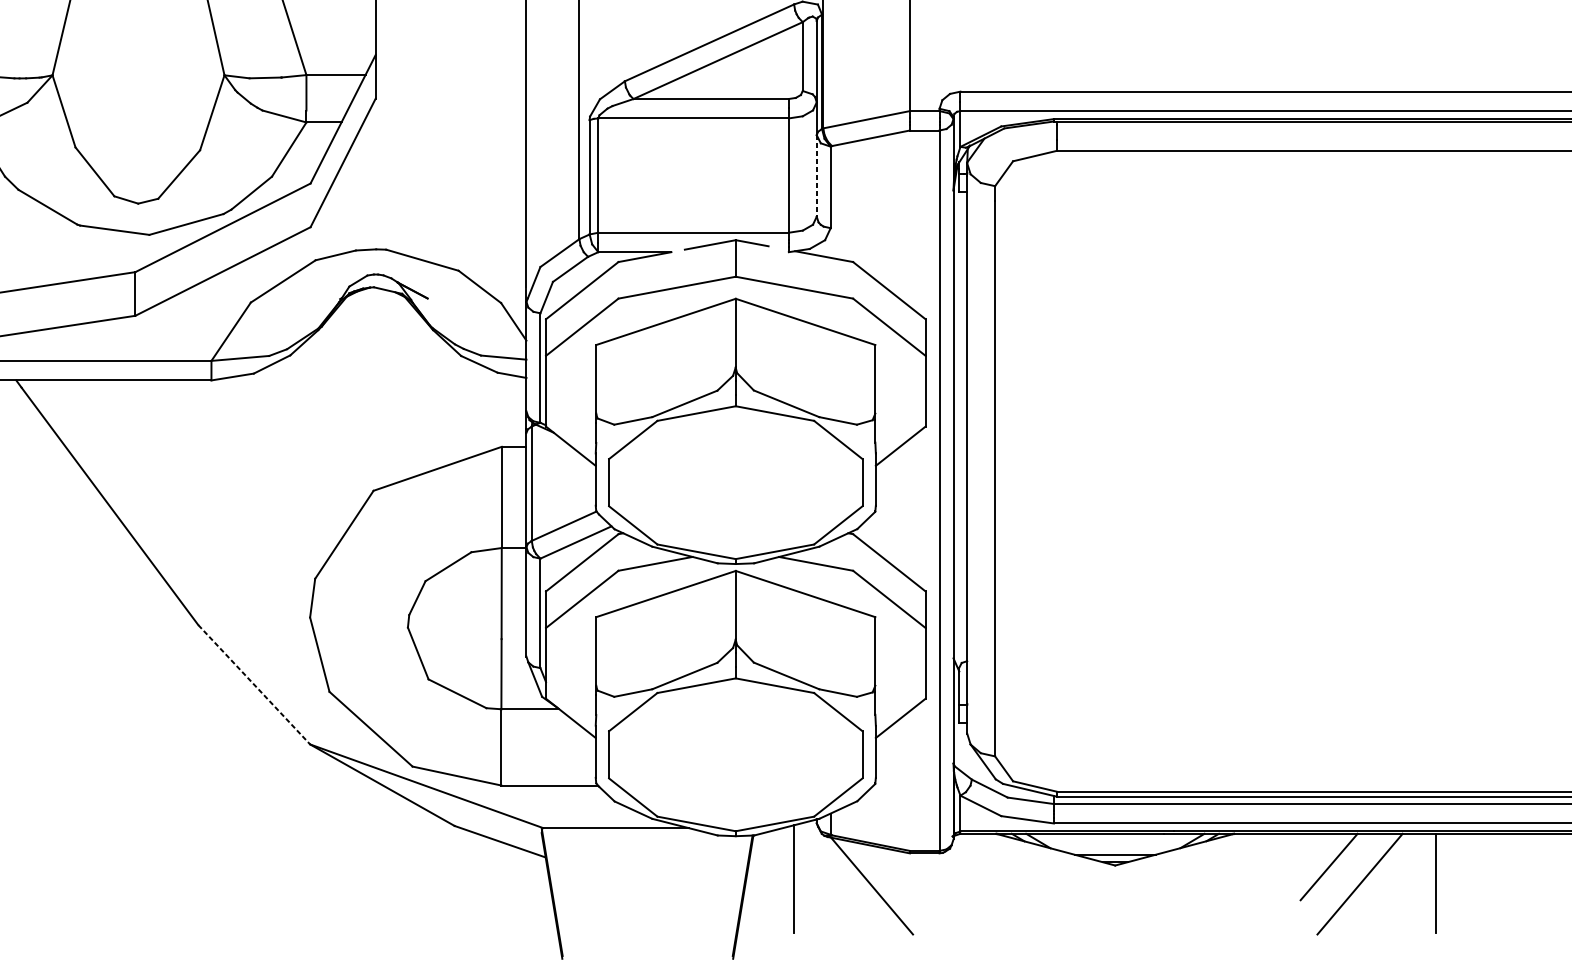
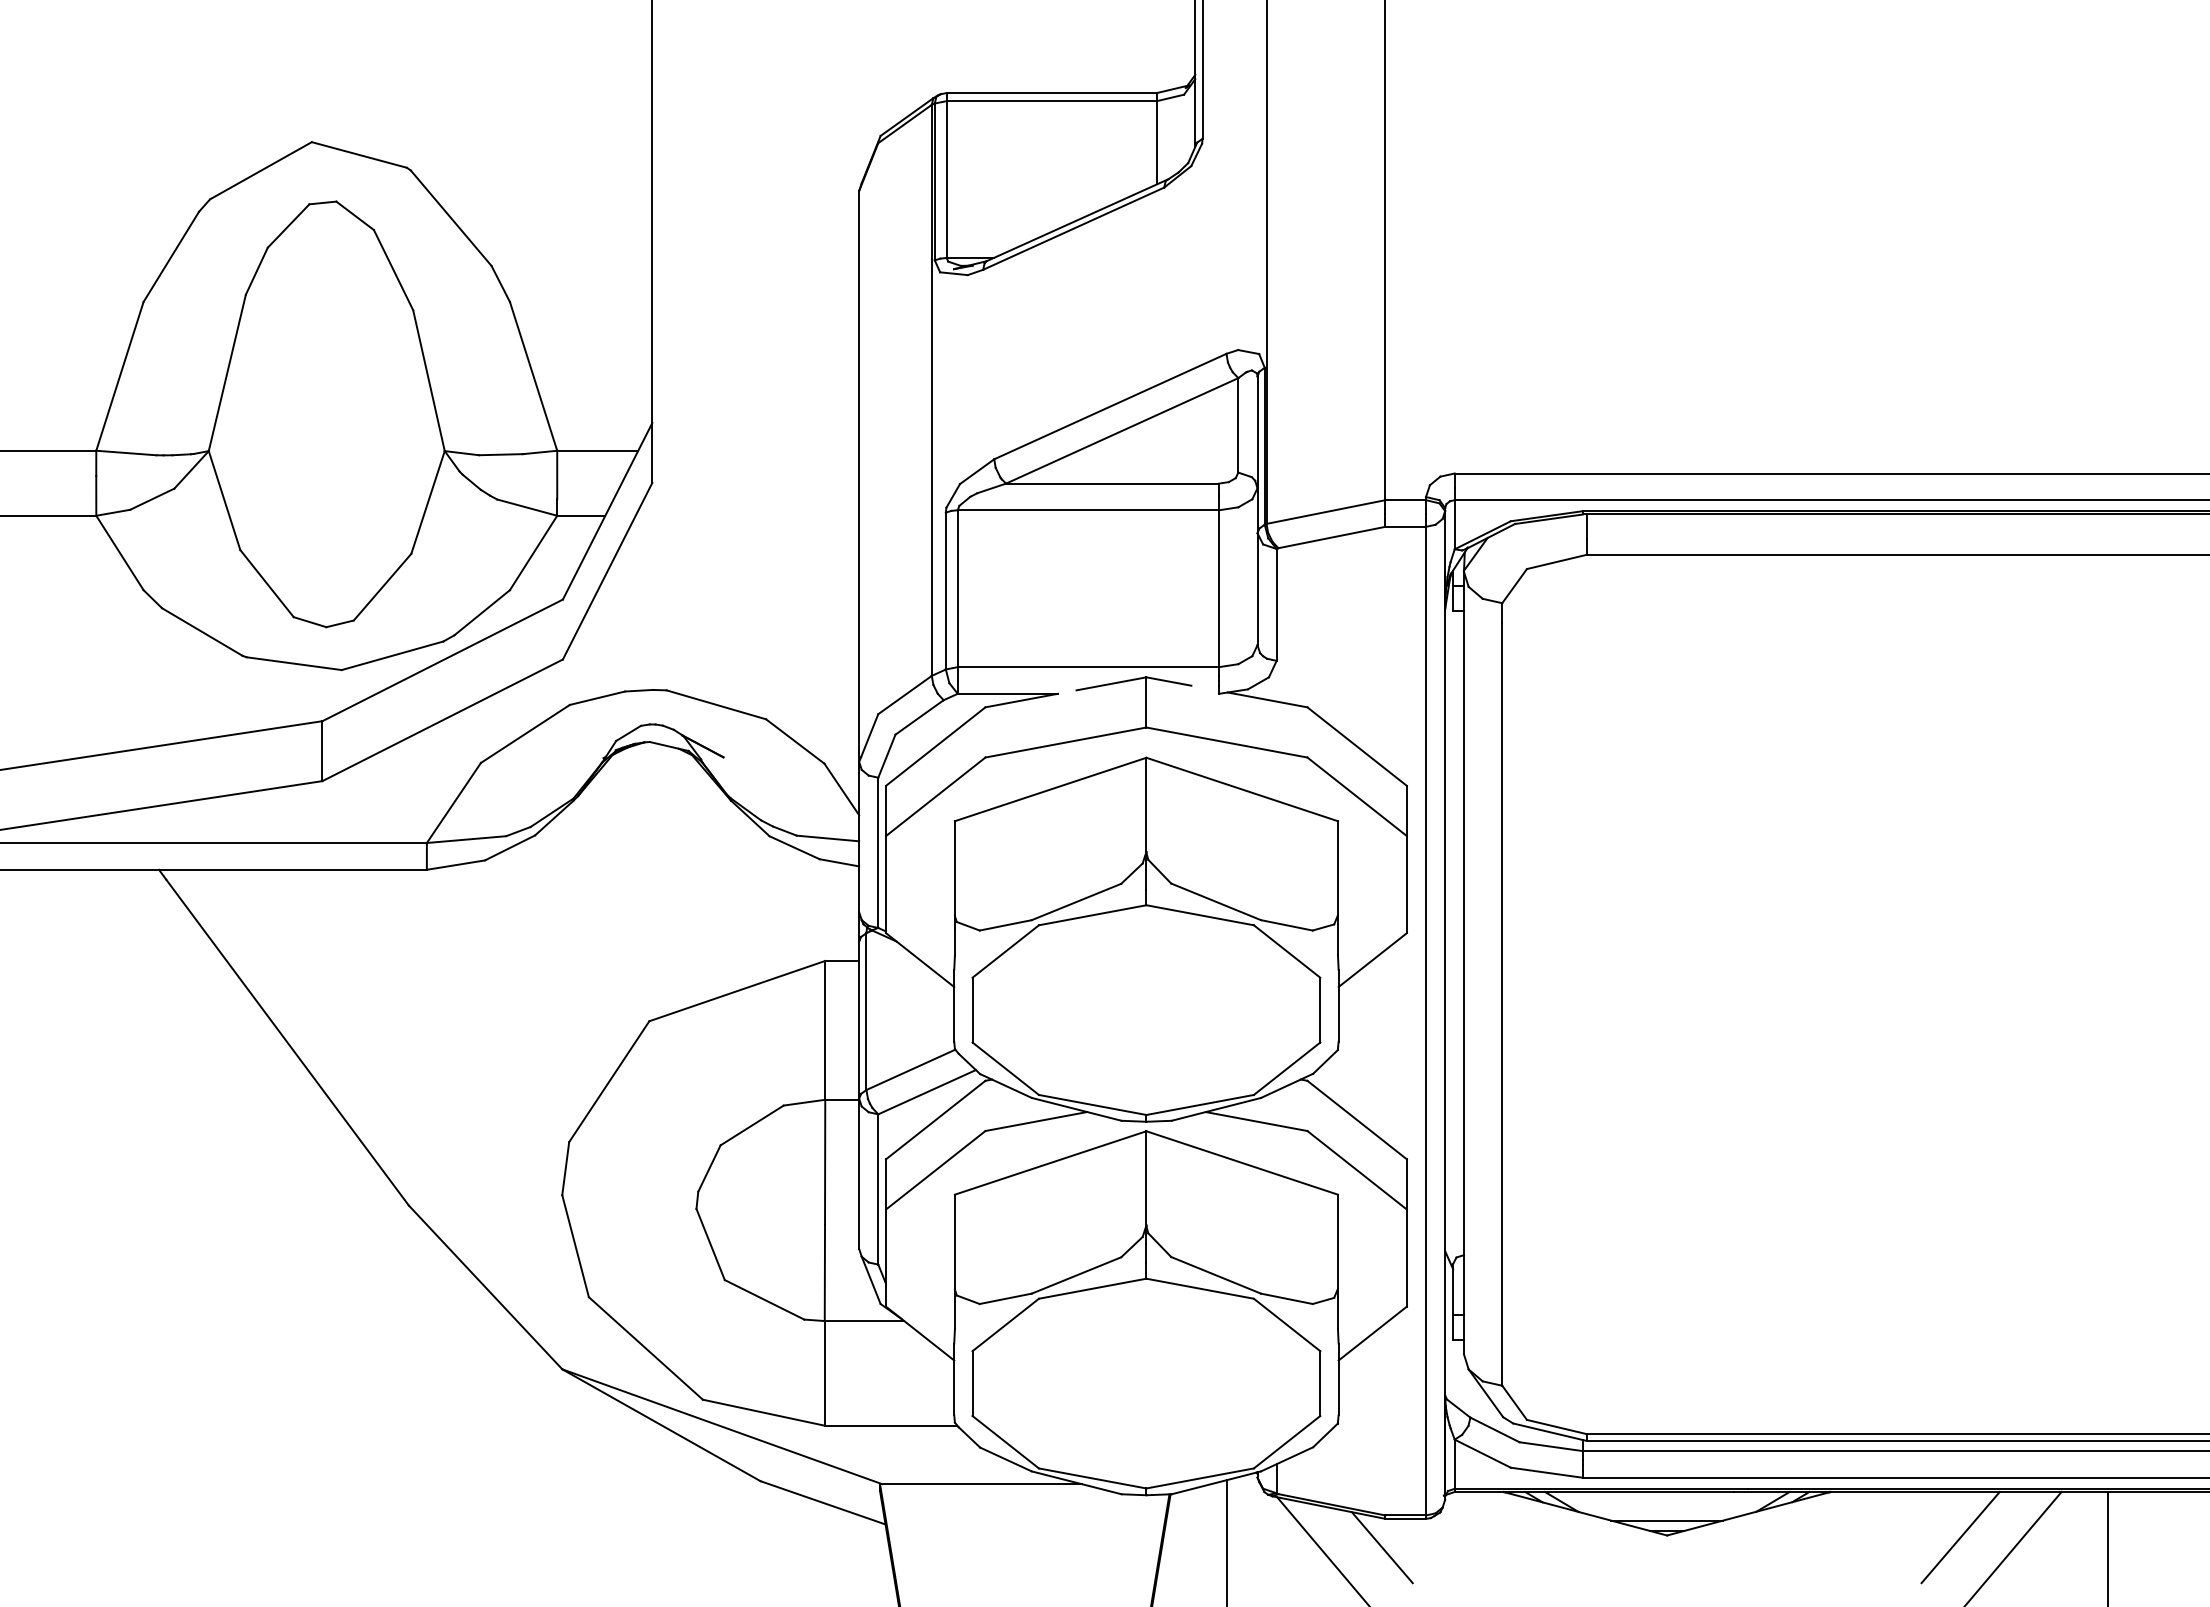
line: (816, 176) -> (1257, 589), dashed -> solid
line: (254, 684) -> (485, 1287), dashed -> solid
line: (907, 874) -> (1381, 1547), added

